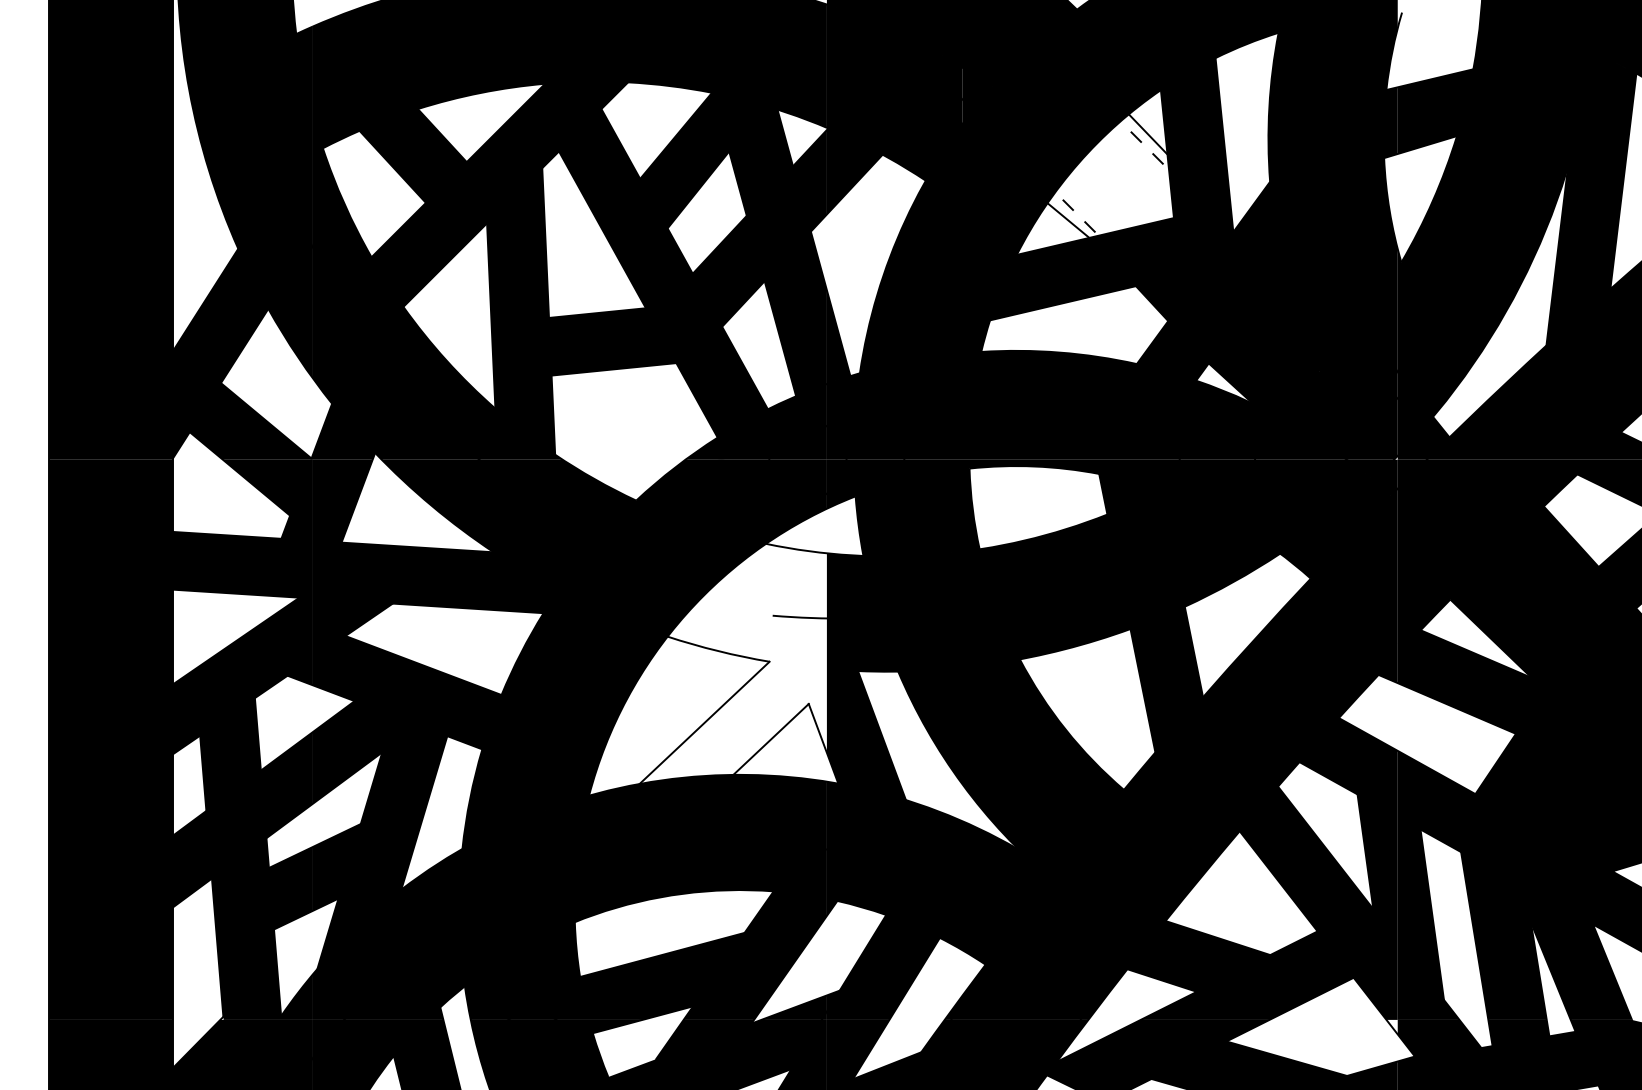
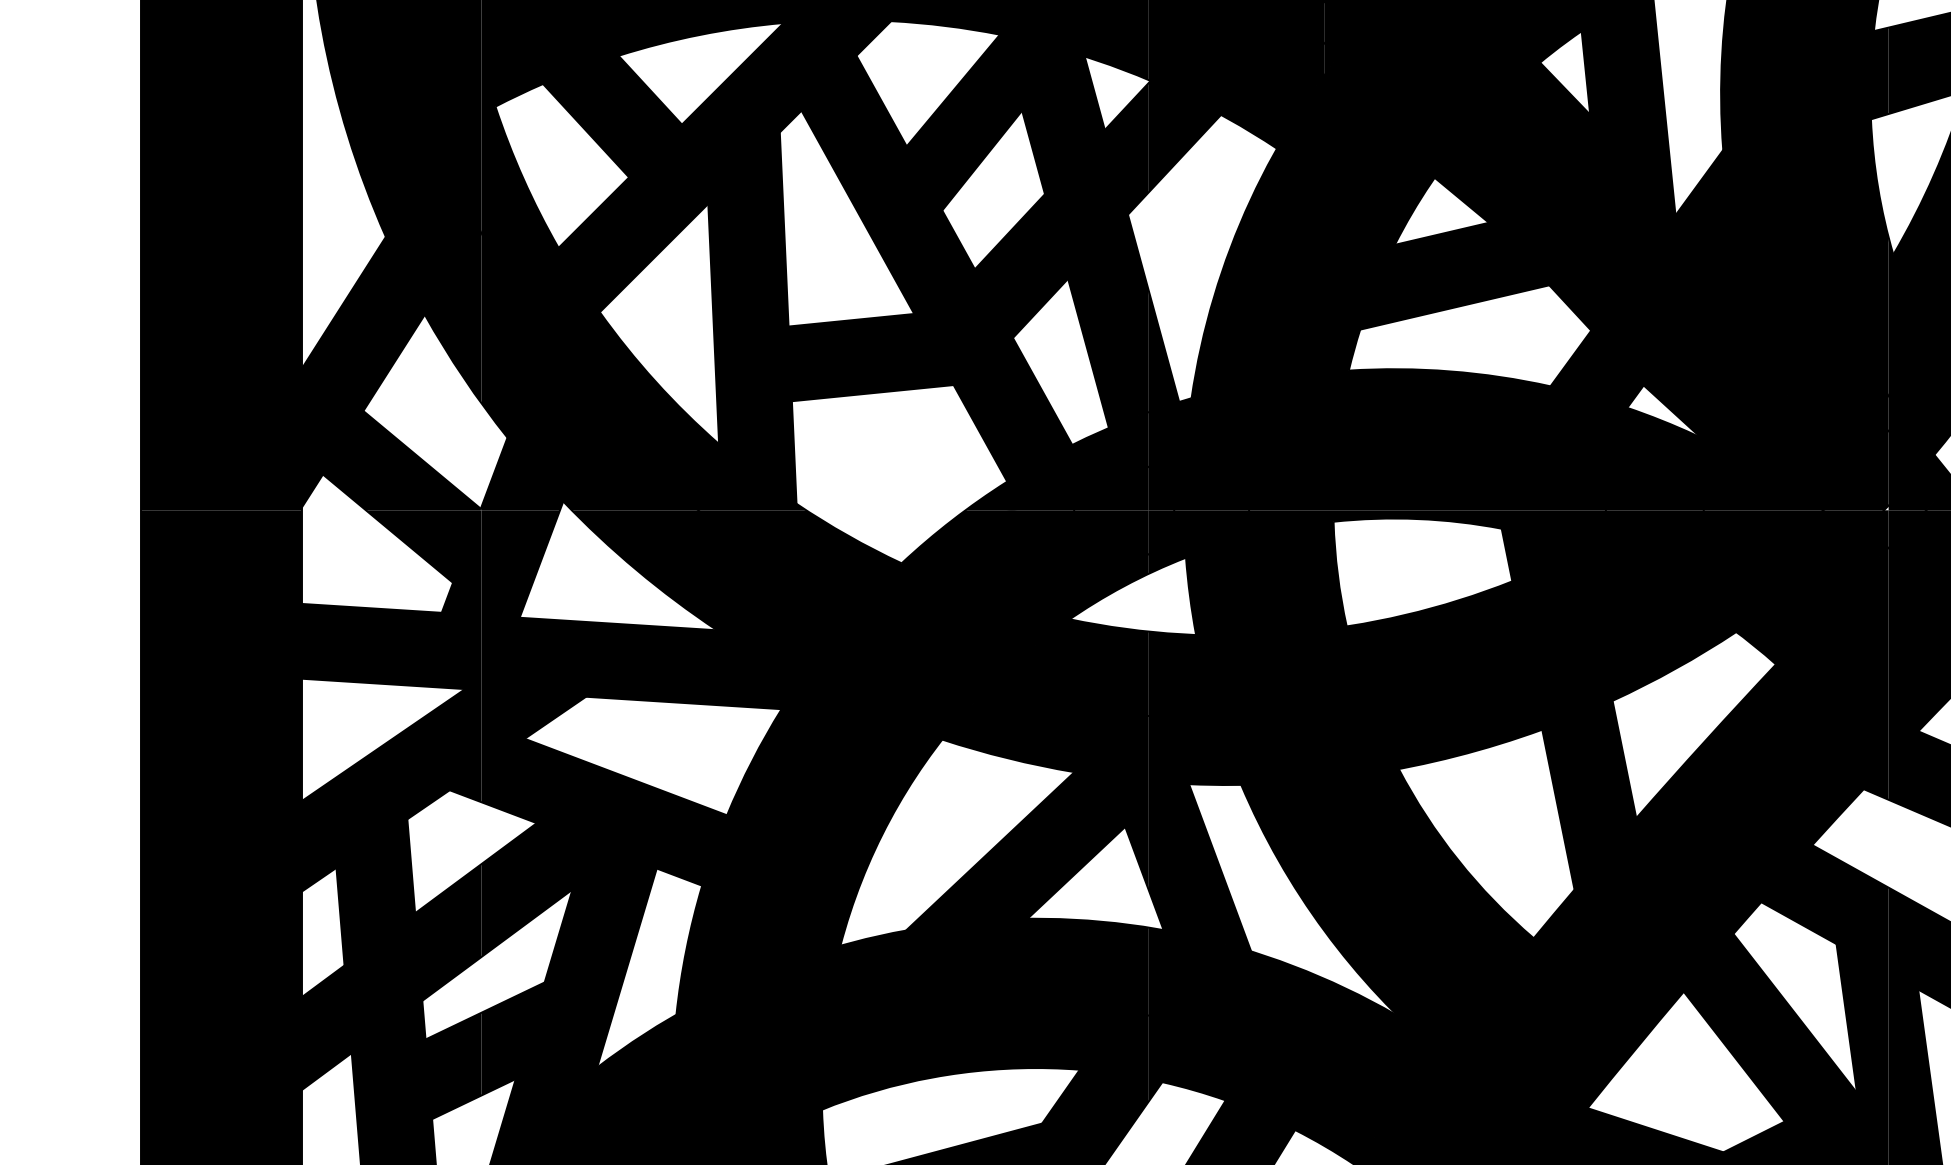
fill: (1110, 175) -> (1516, 141), added
fill: (732, 663) -> (1026, 774), added

